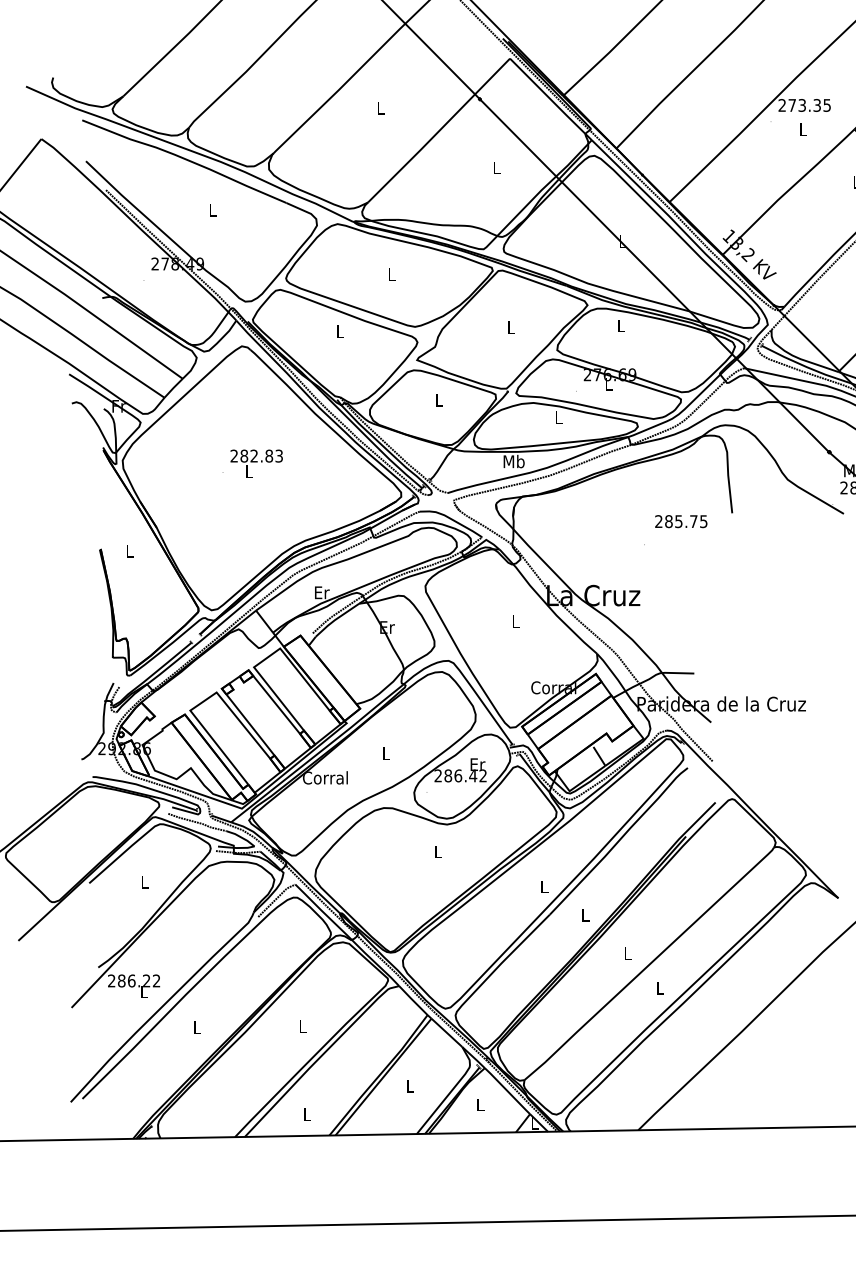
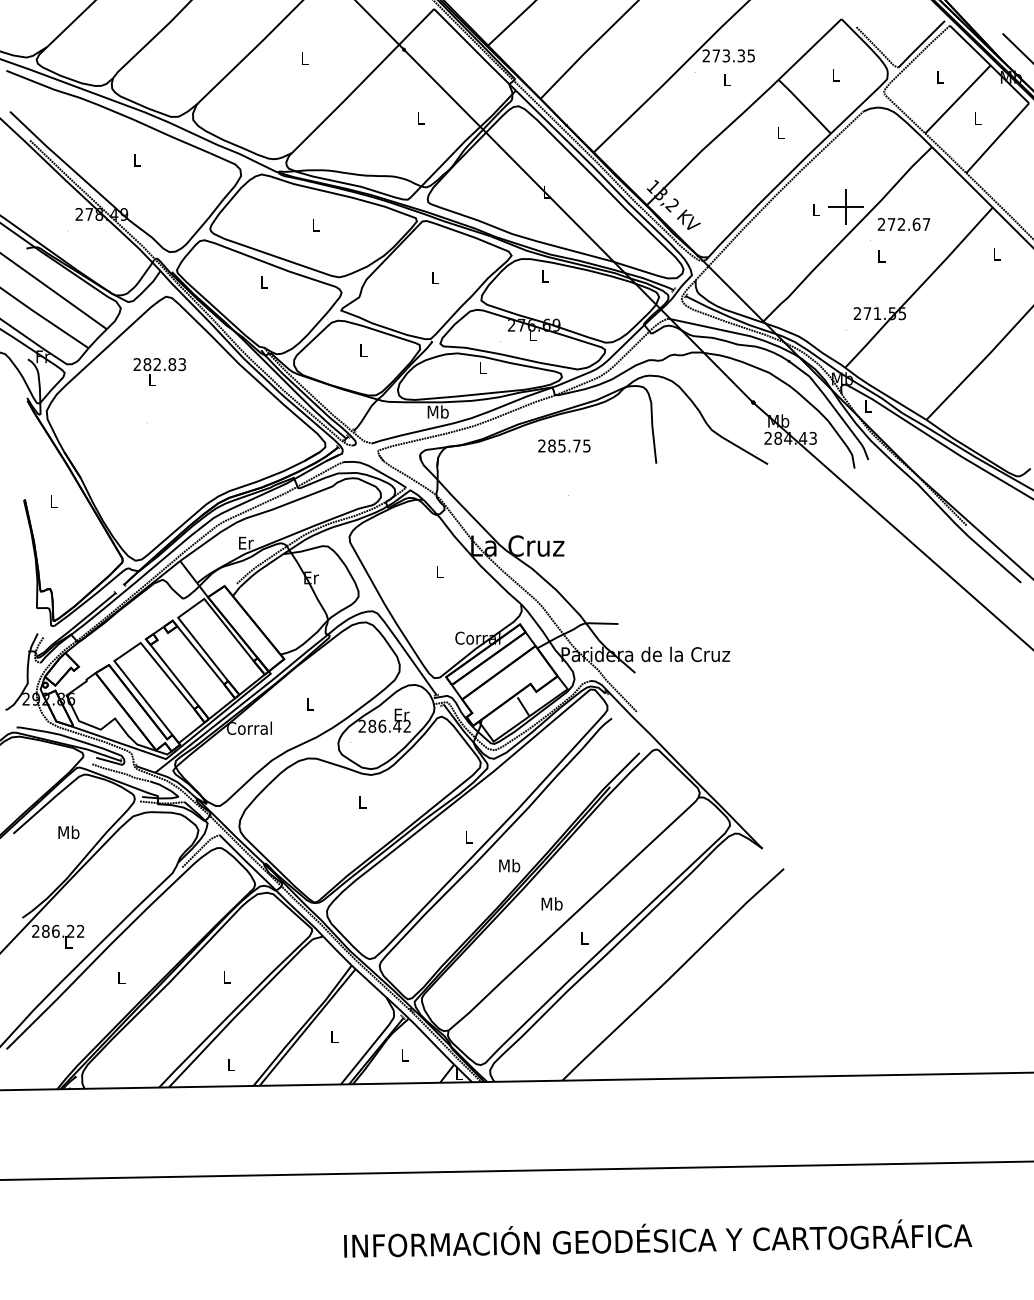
text: (256, 463) -> (159, 371), moved
text: (681, 521) -> (564, 445), moved
text: (144, 882) -> (68, 832), L -> Mb
text: (585, 915) -> (509, 865), L -> Mb
text: (627, 953) -> (551, 903), L -> Mb

